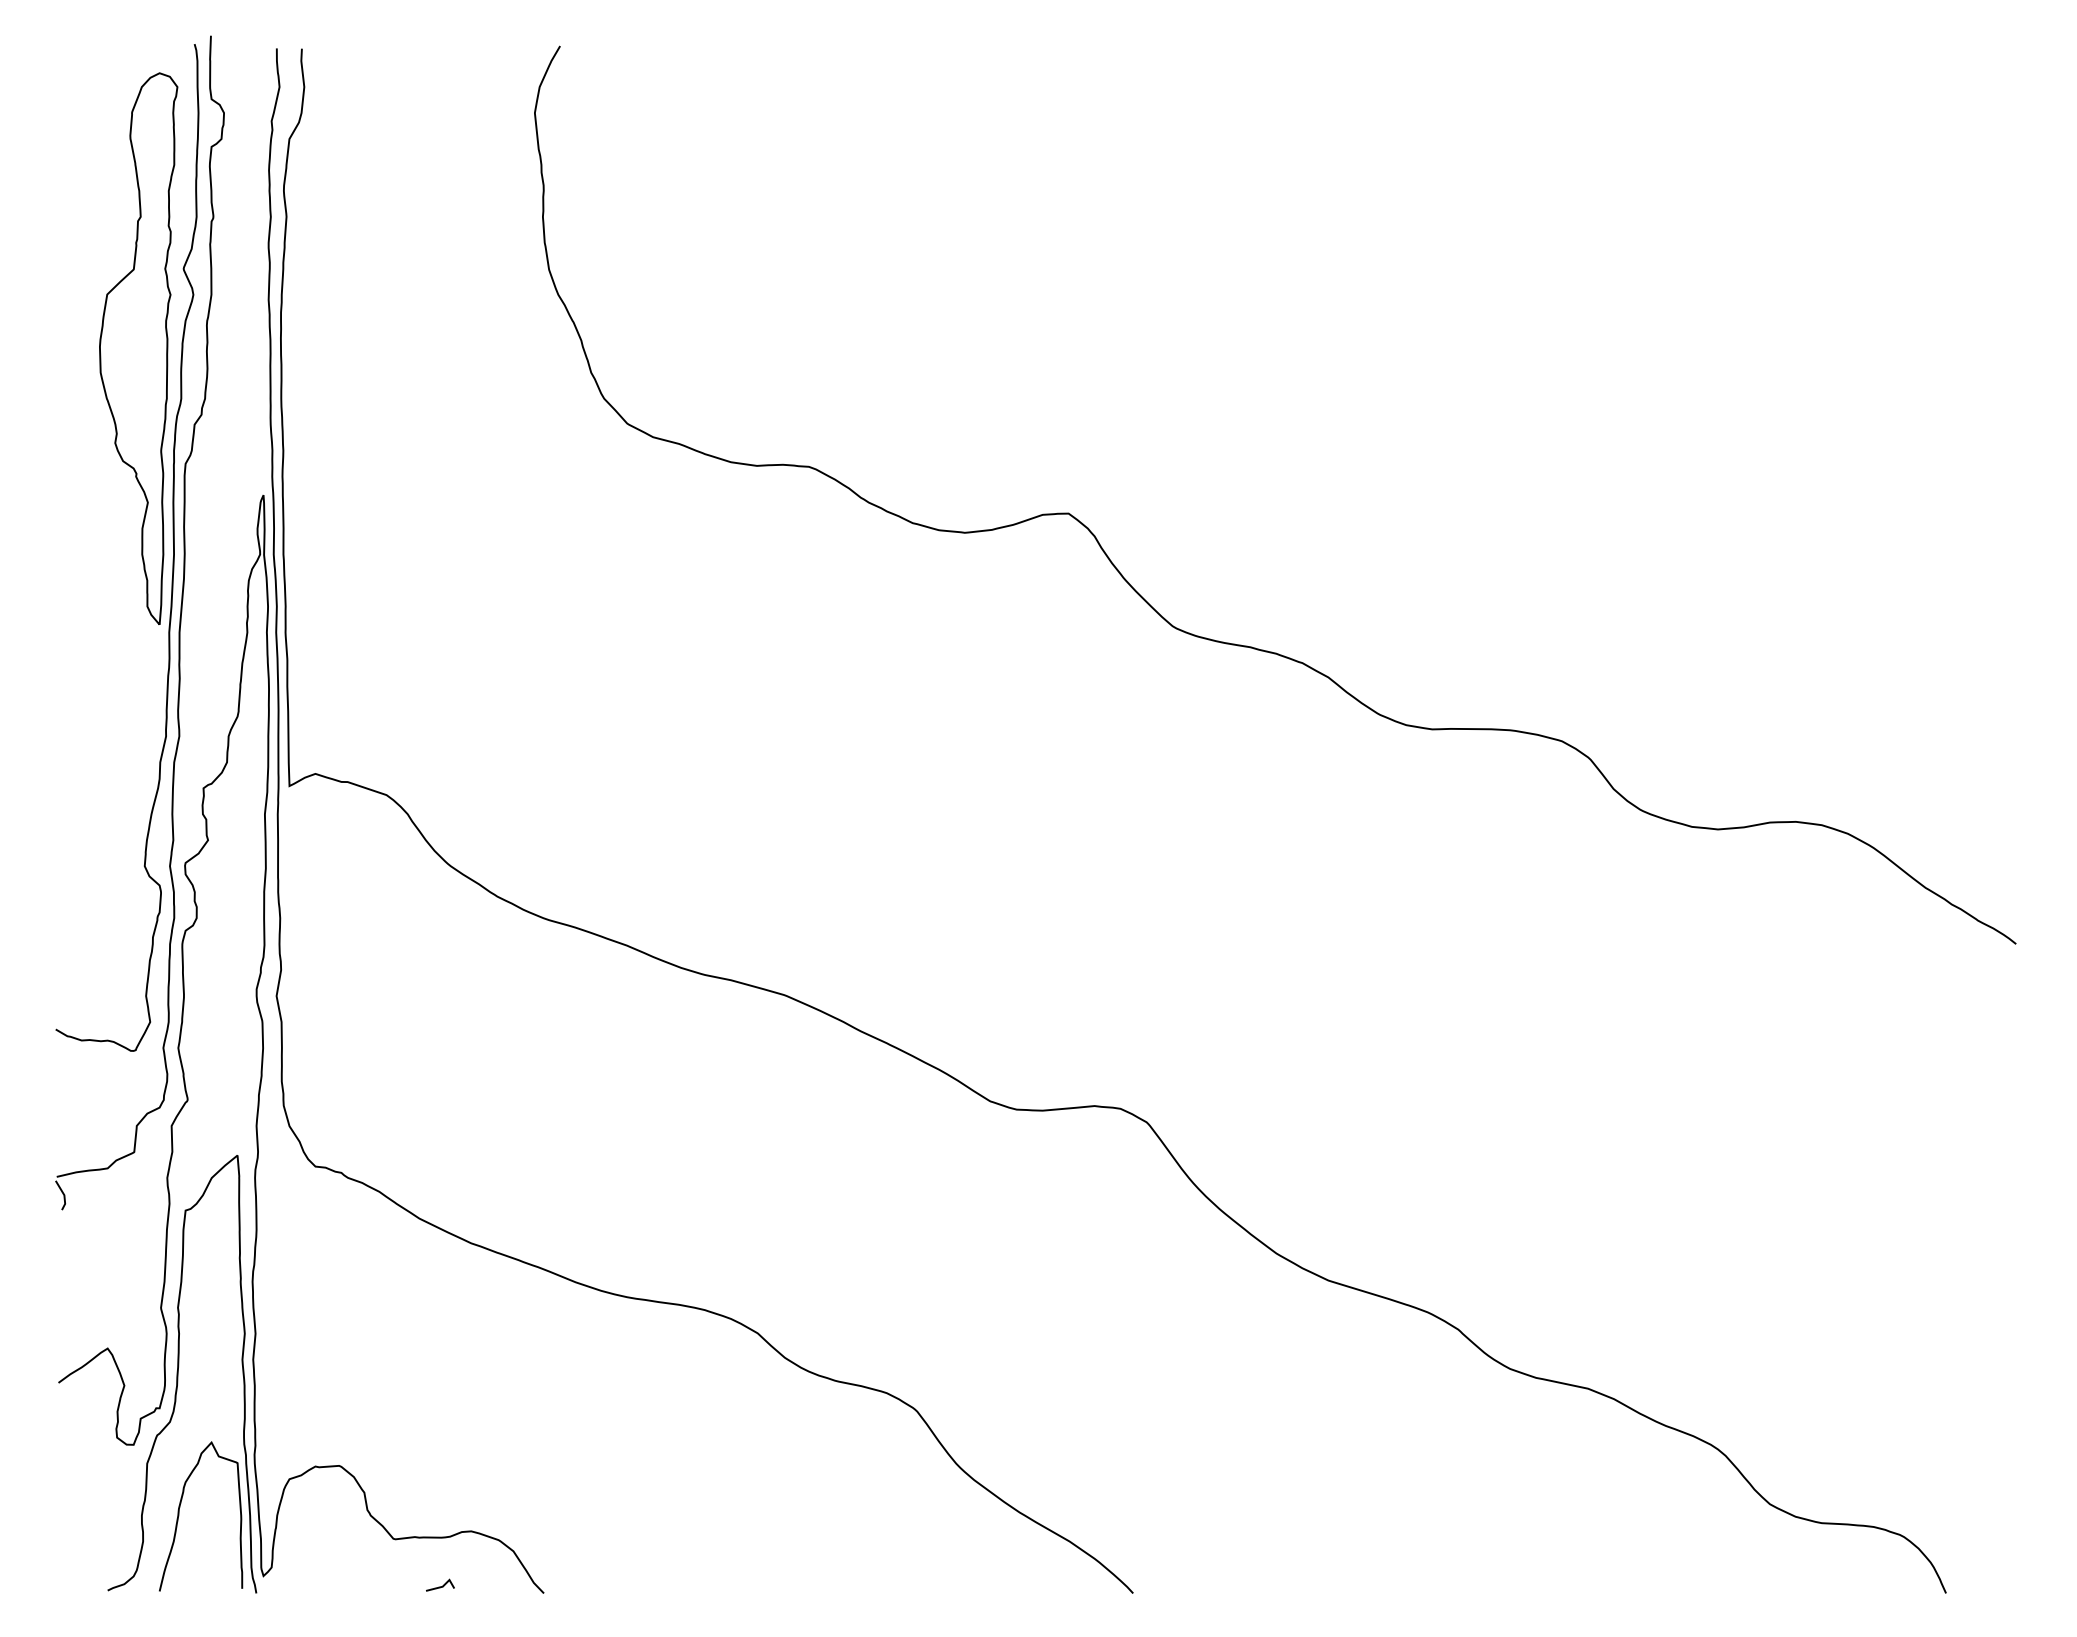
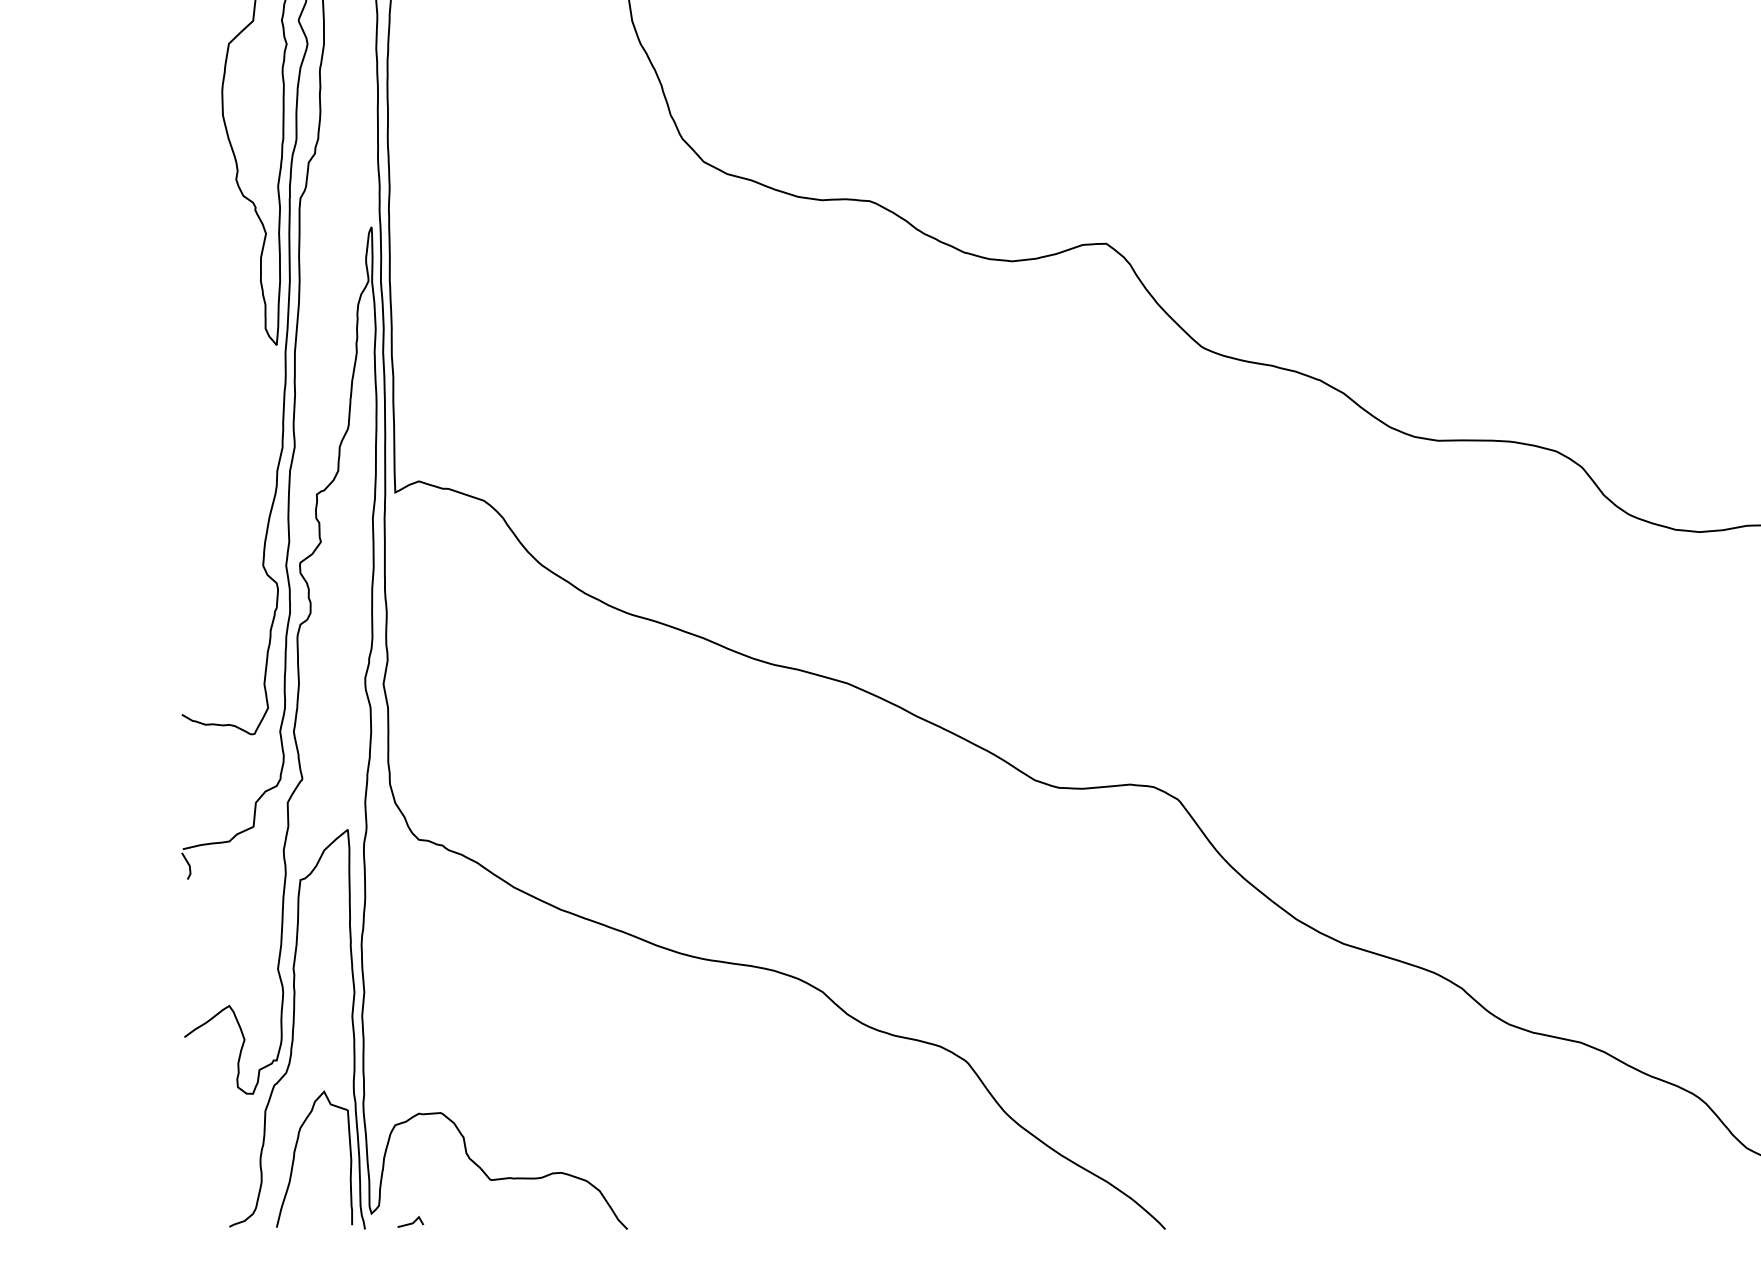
line: (440, 1586) -> (410, 1223), moved

